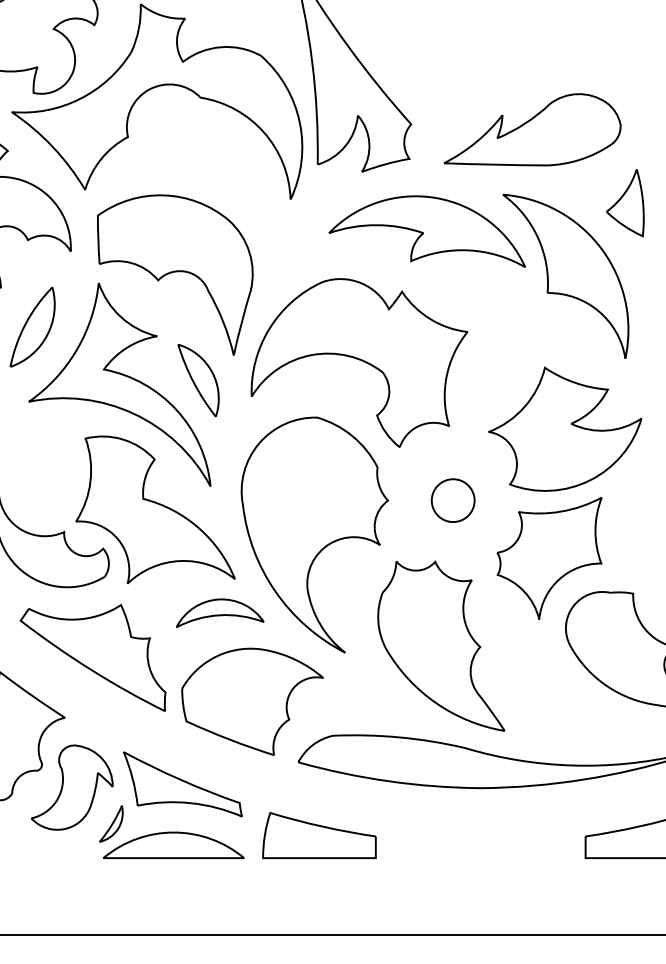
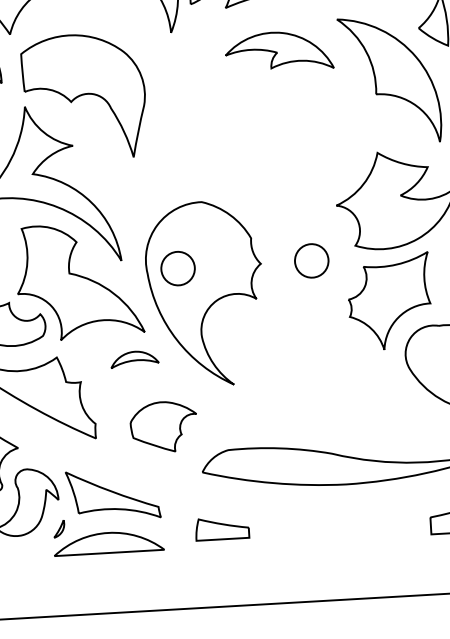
part: (426, 231) -> (278, 51), size x0.7
part: (359, 362) -> (232, 157), removed
part: (198, 380) -> (107, 178), removed
part: (281, 500) -> (177, 268), added
part: (220, 612) -> (134, 358), size x0.7
part: (441, 645) -> (309, 374), removed
part: (252, 701) -> (163, 426), size x0.6
part: (111, 823) -> (59, 528), size x0.6
part: (319, 835) -> (222, 528), size x0.6

